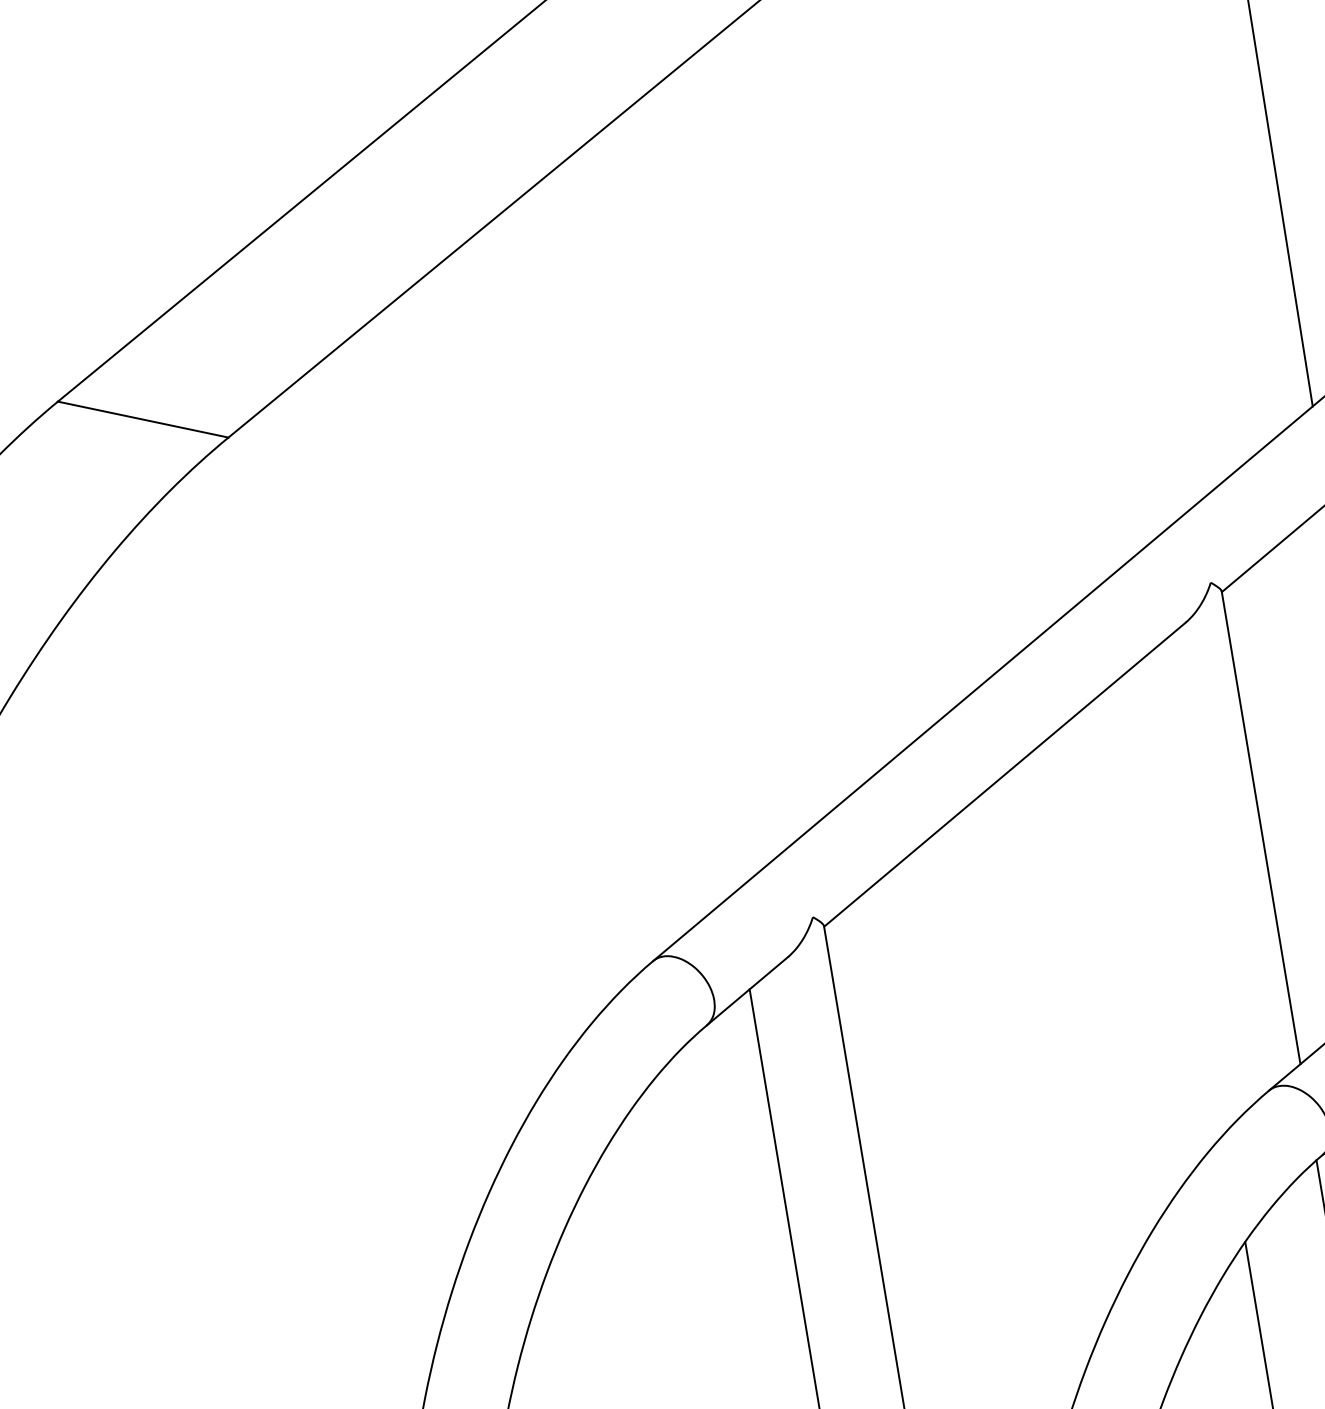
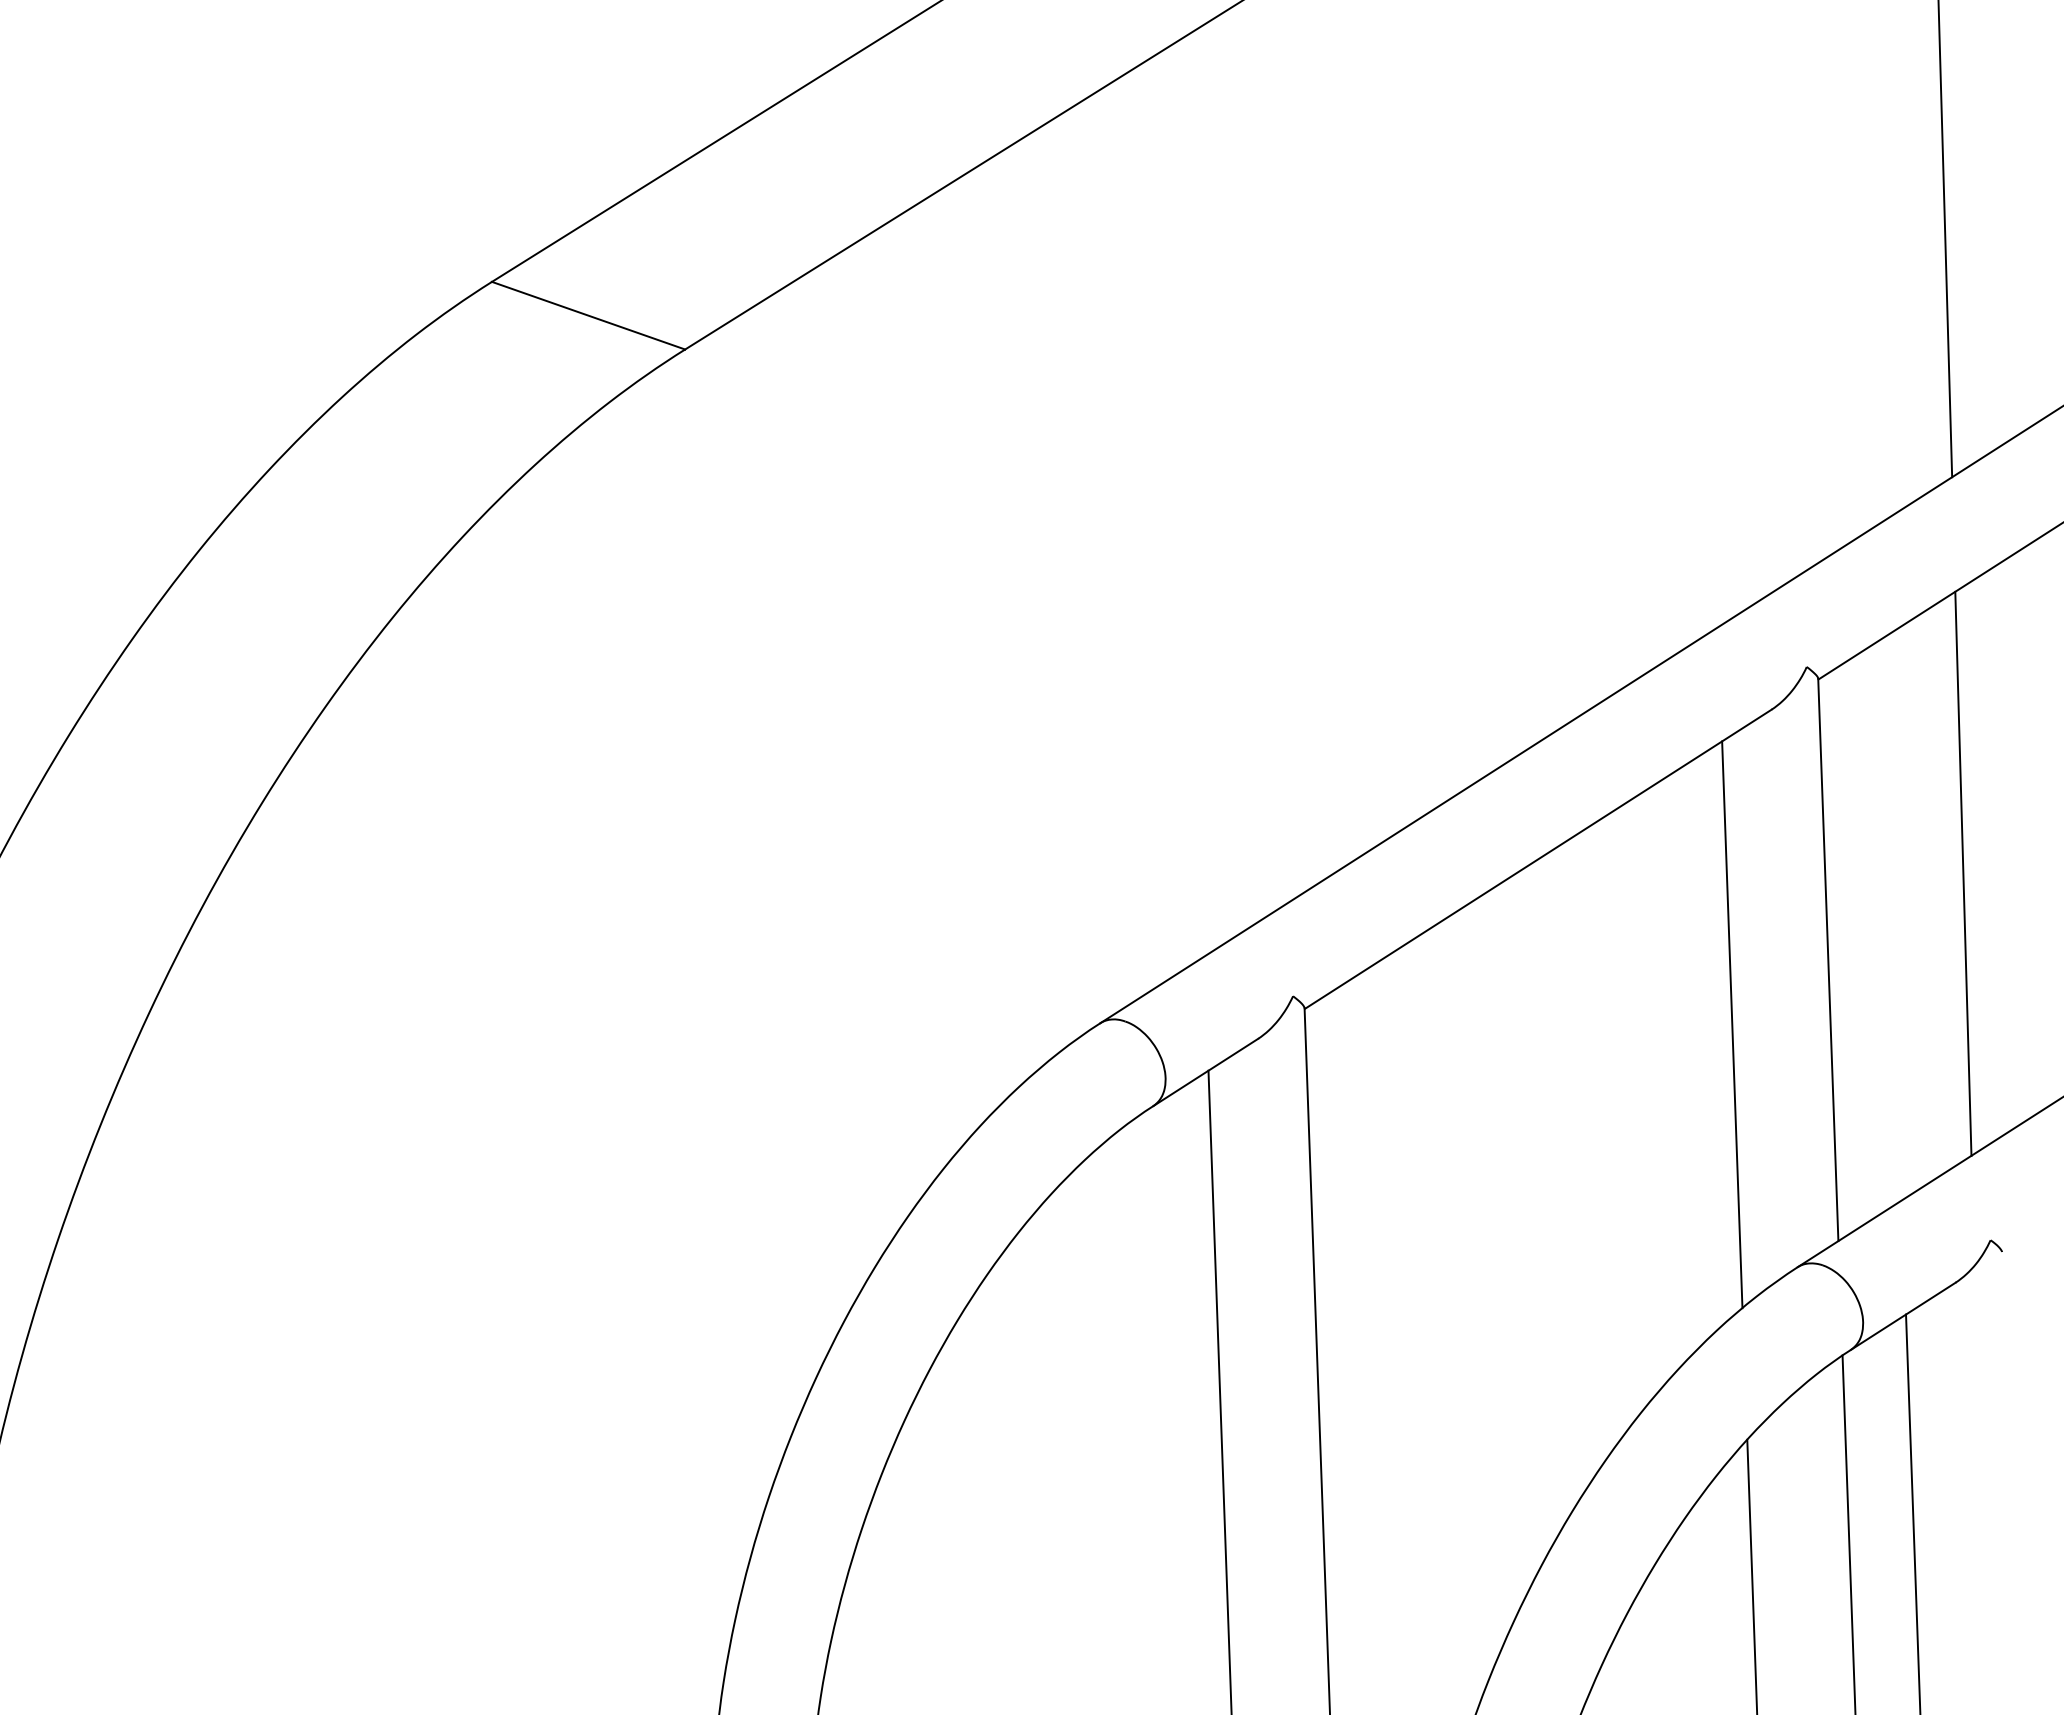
line: (1187, 892) -> (1732, 1024), added

